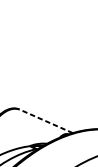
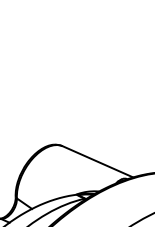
line: (46, 121) -> (98, 161), dashed -> solid

